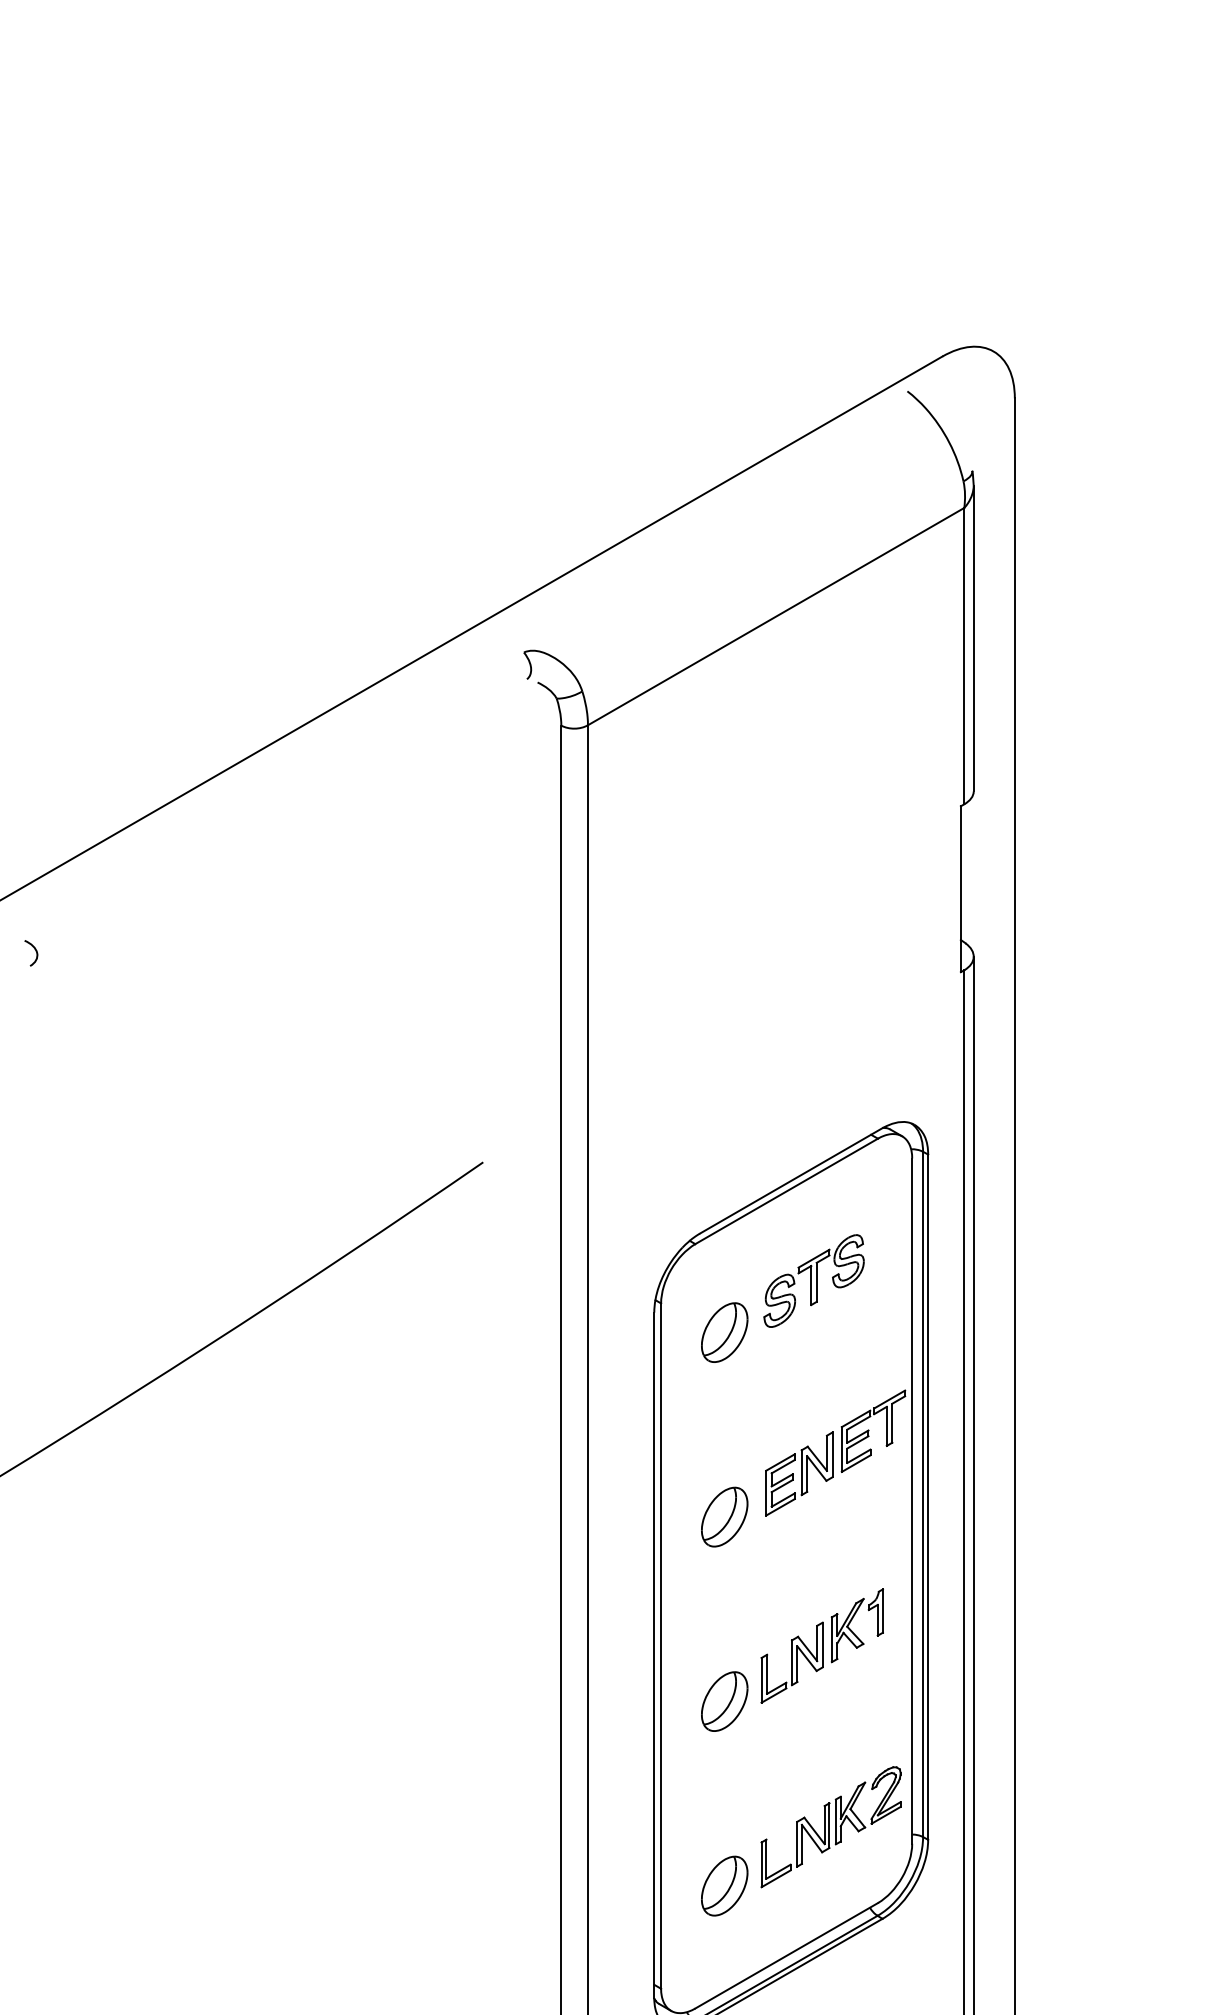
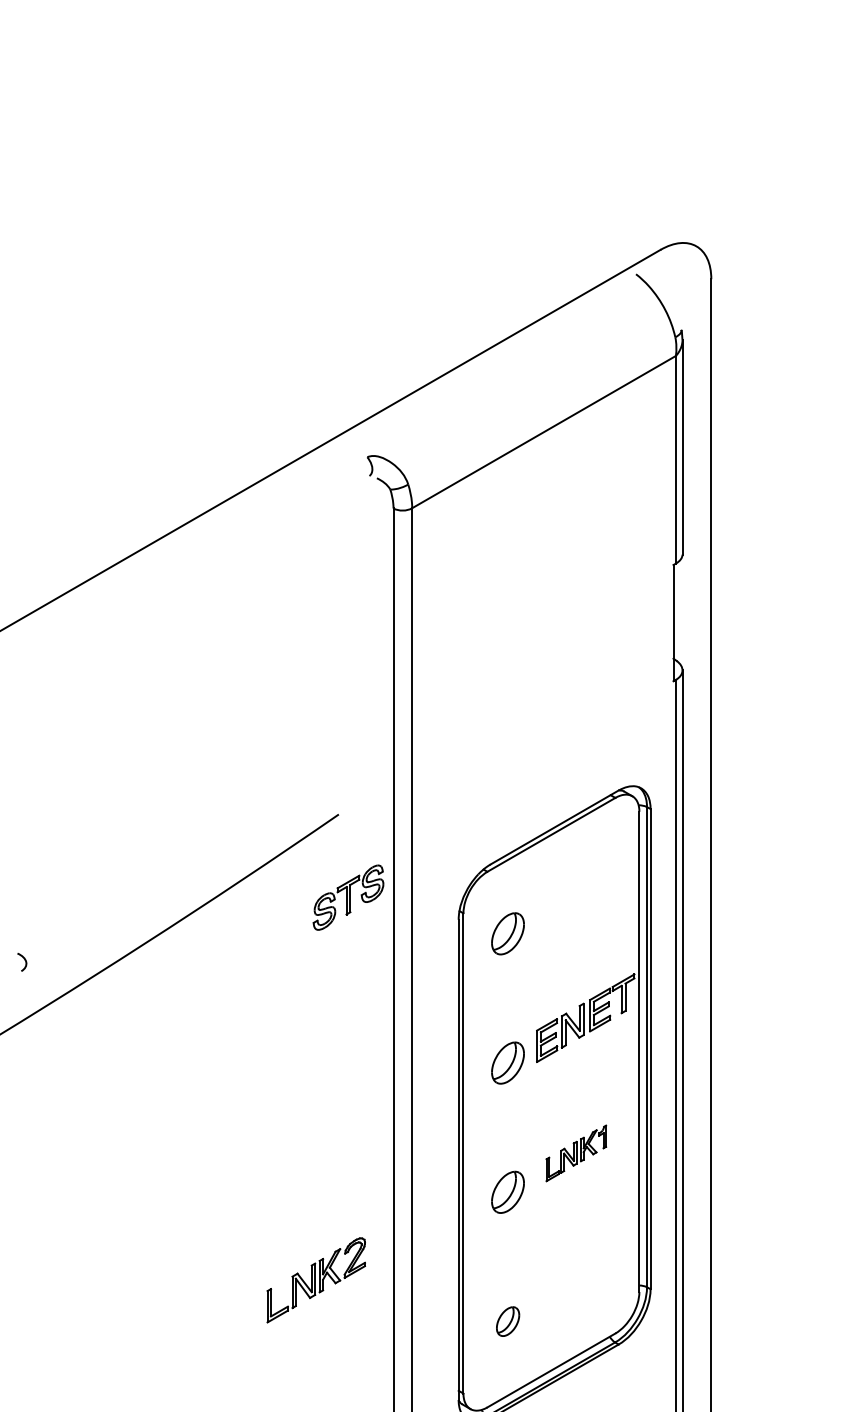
curve: (35, 951) -> (25, 961), moved
part: (813, 1280) -> (348, 897), moved
part: (821, 1645) -> (575, 1153), size x0.7
part: (830, 1827) -> (315, 1280), moved
part: (724, 1885) -> (507, 1321), size x0.7

